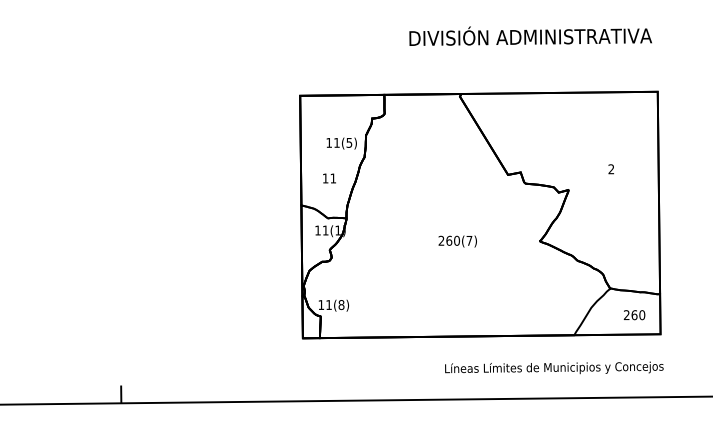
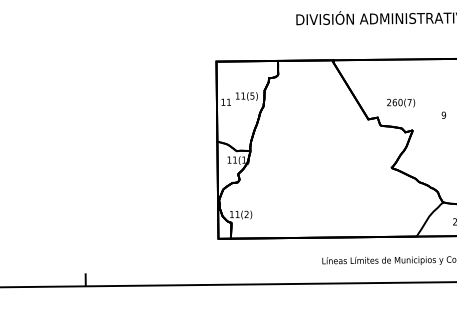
text: (611, 169) -> (443, 115), 2 -> 9
text: (329, 178) -> (226, 102), moved
text: (457, 241) -> (400, 103), moved
text: (341, 305) -> (246, 214), 11(8) -> 11(2)

